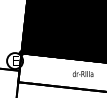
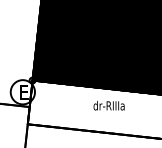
text: (82, 74) -> (108, 106), moved

